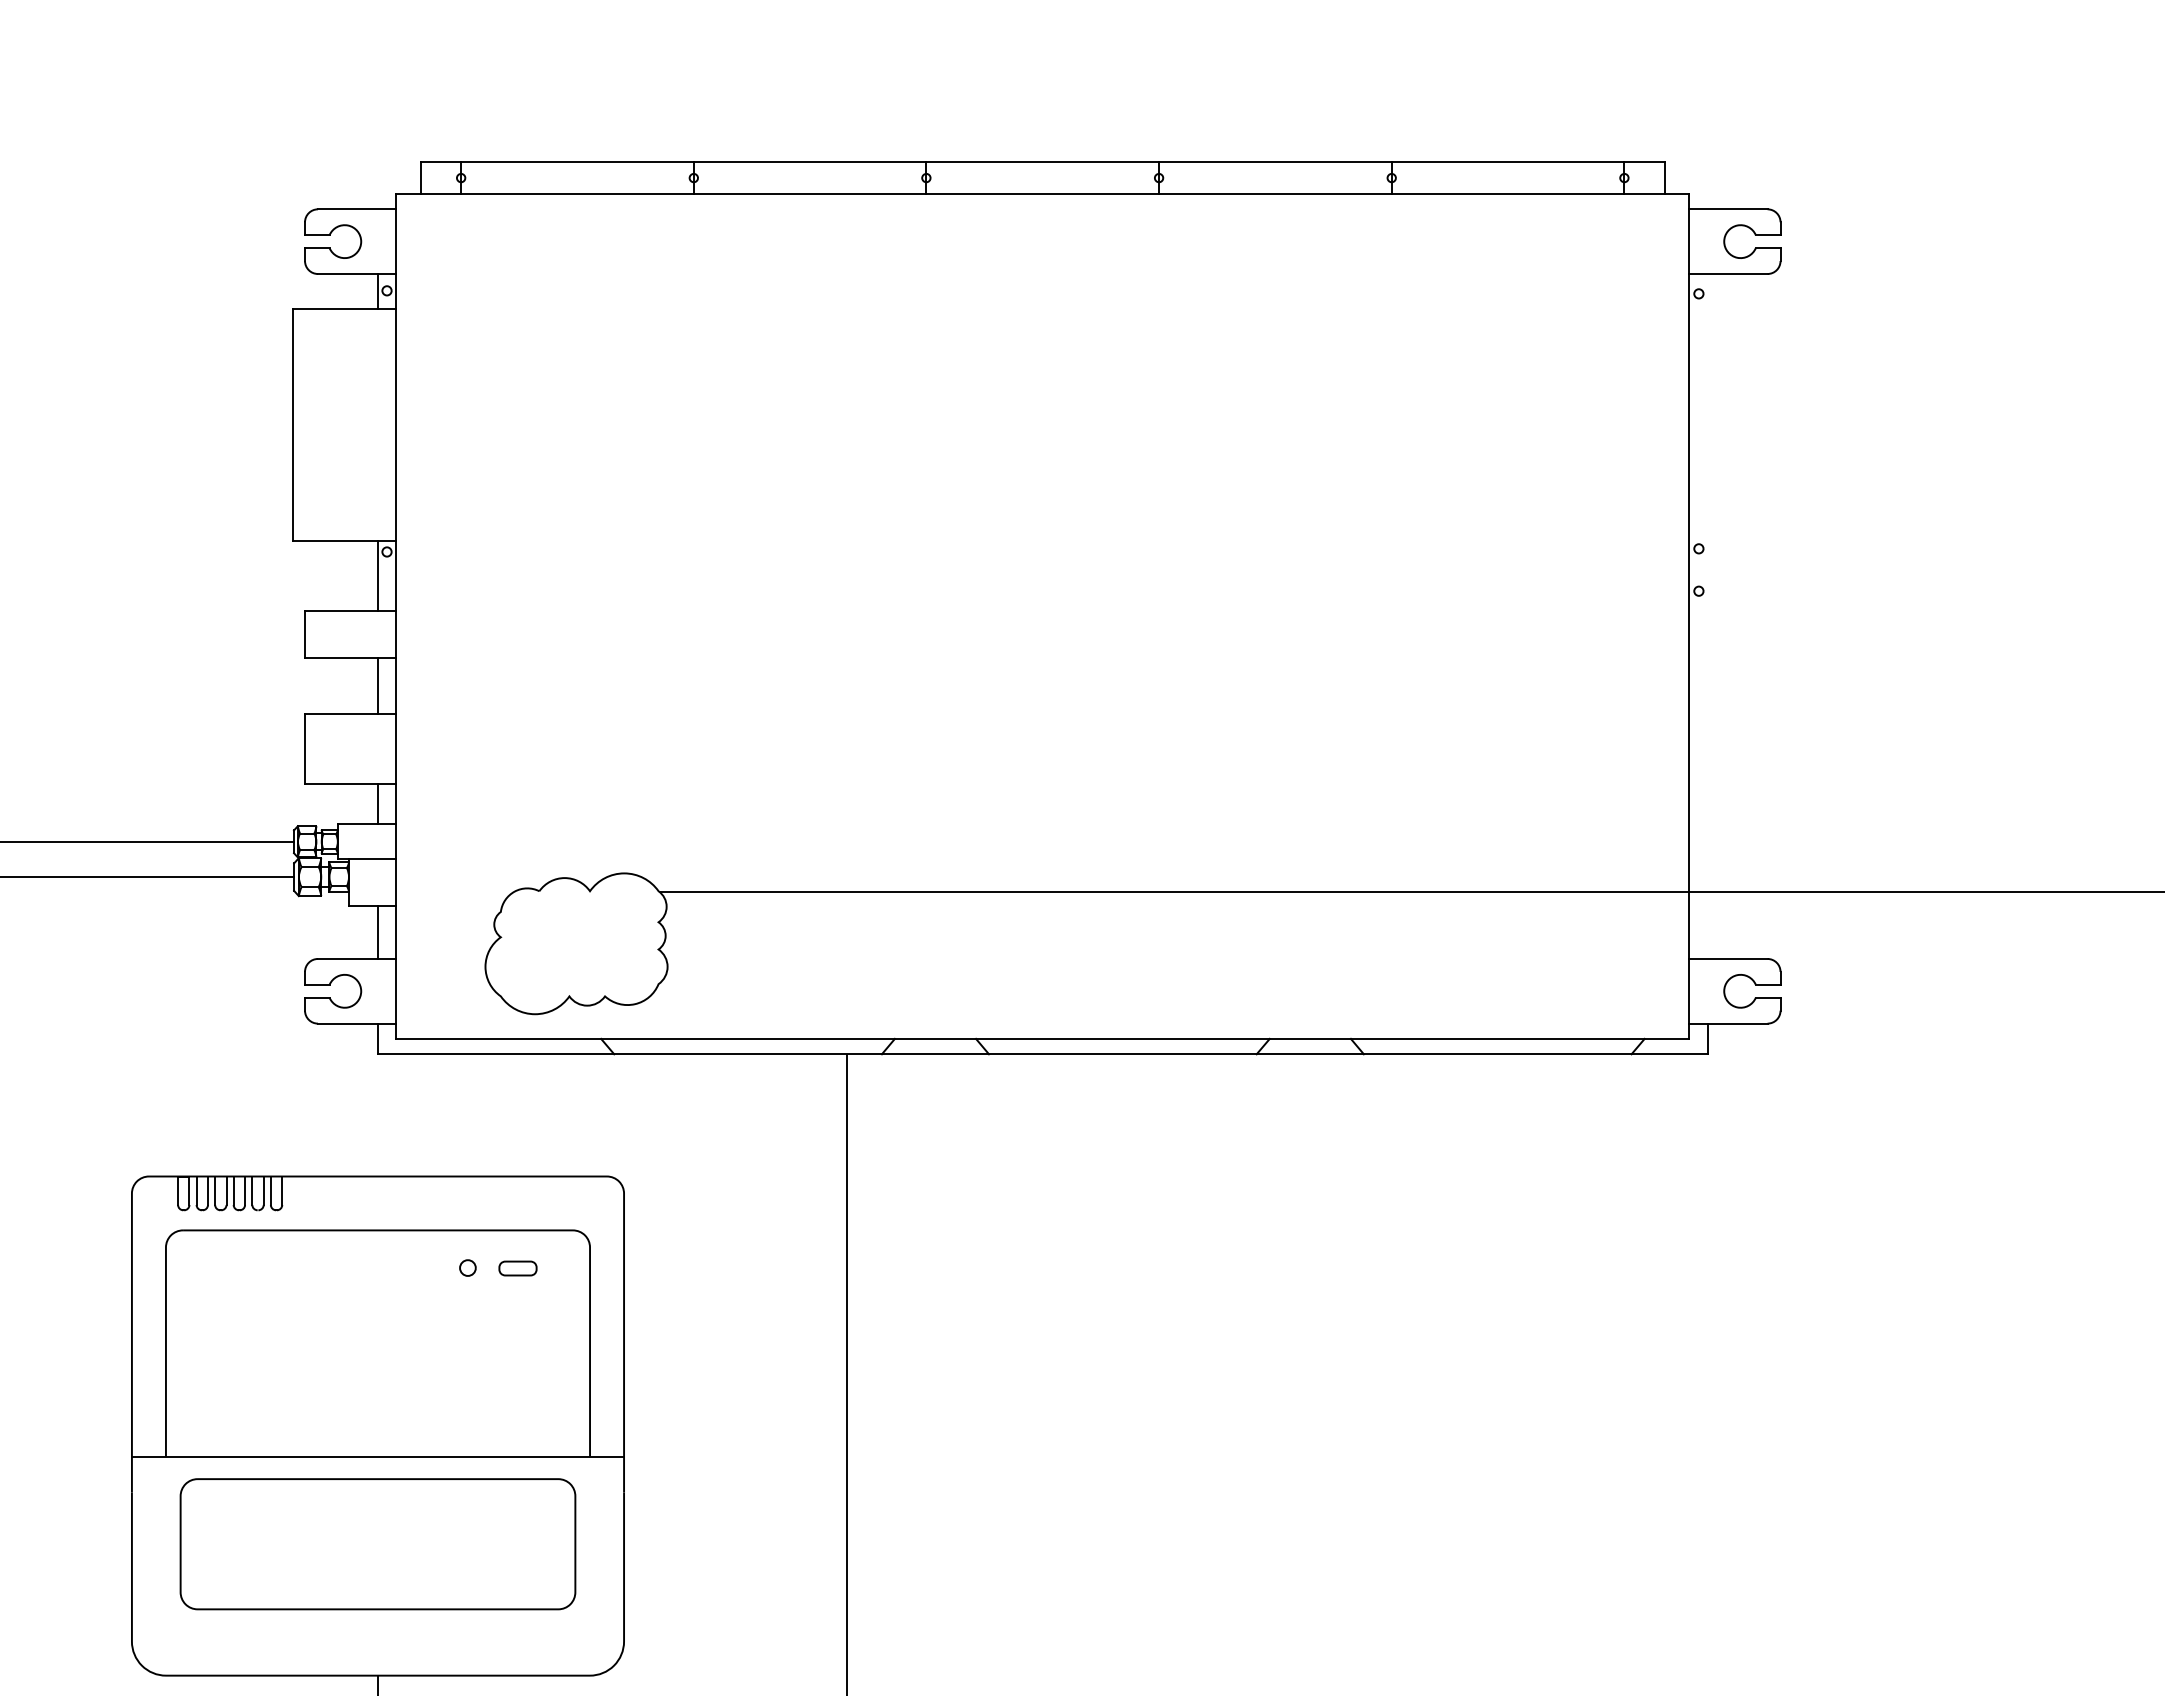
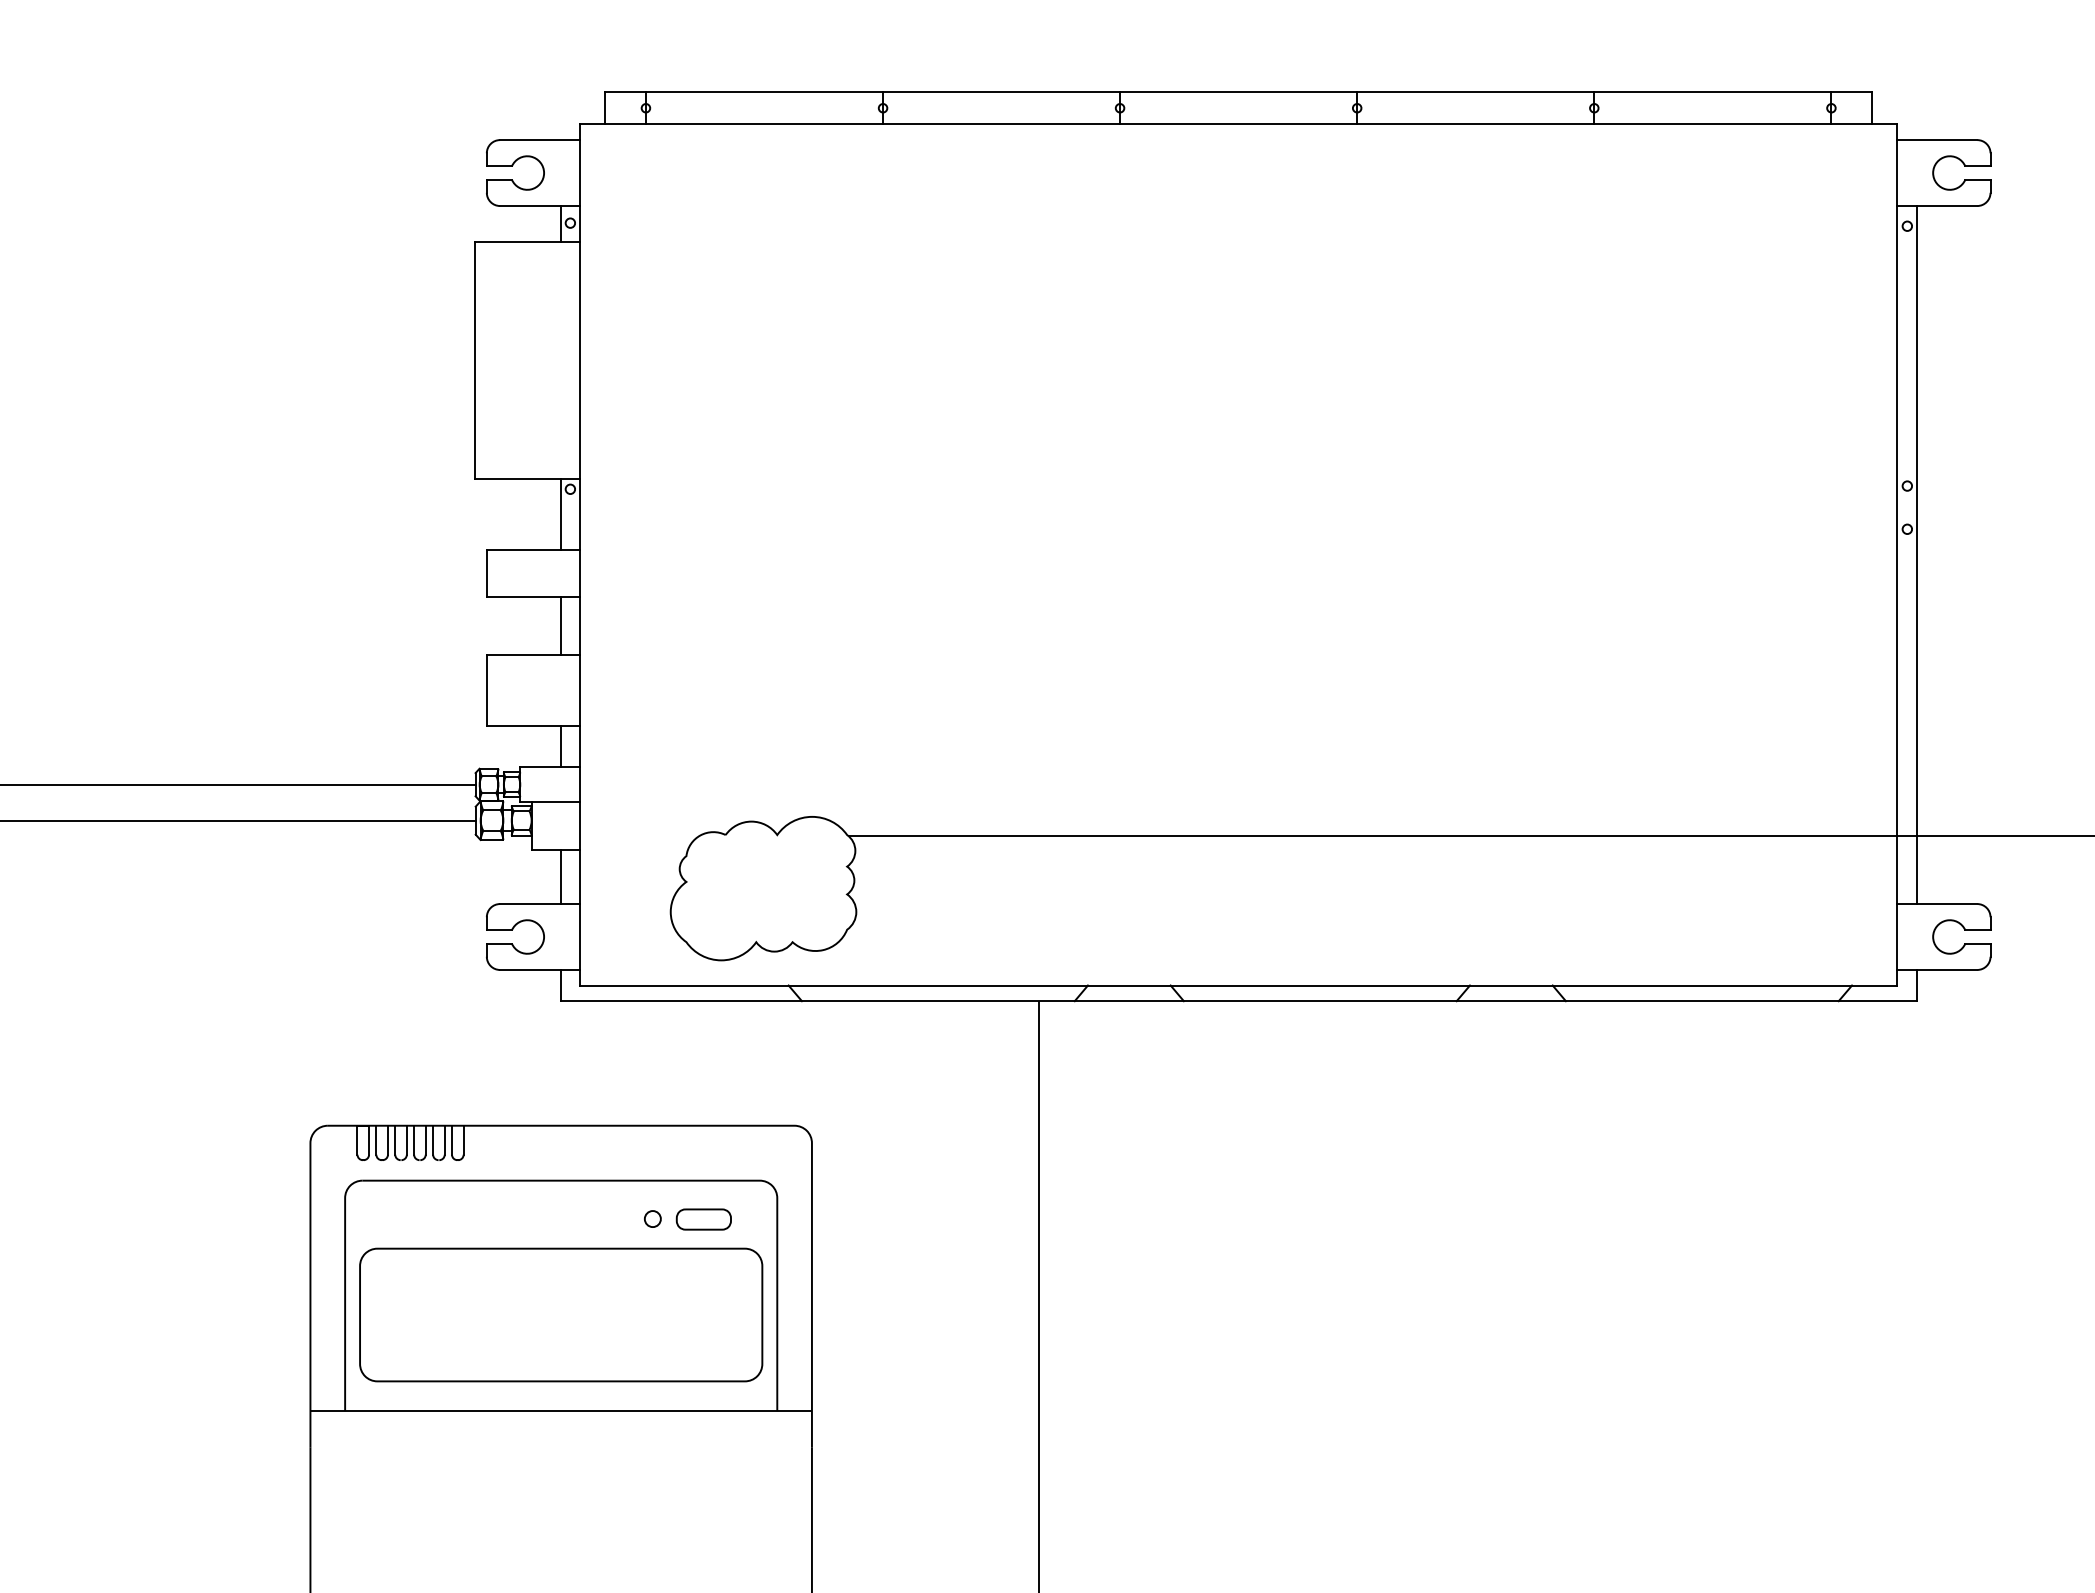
line: (1707, 615) -> (1916, 554), added
part: (517, 1268) -> (703, 1219), size x1.43
part: (377, 1544) -> (560, 1315), moved

